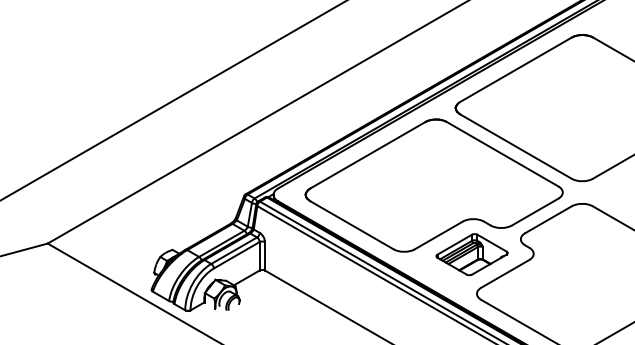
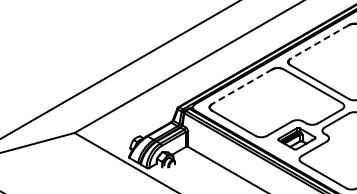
line: (515, 68) -> (319, 41), solid -> dashed
line: (368, 154) -> (242, 86), solid -> dashed

